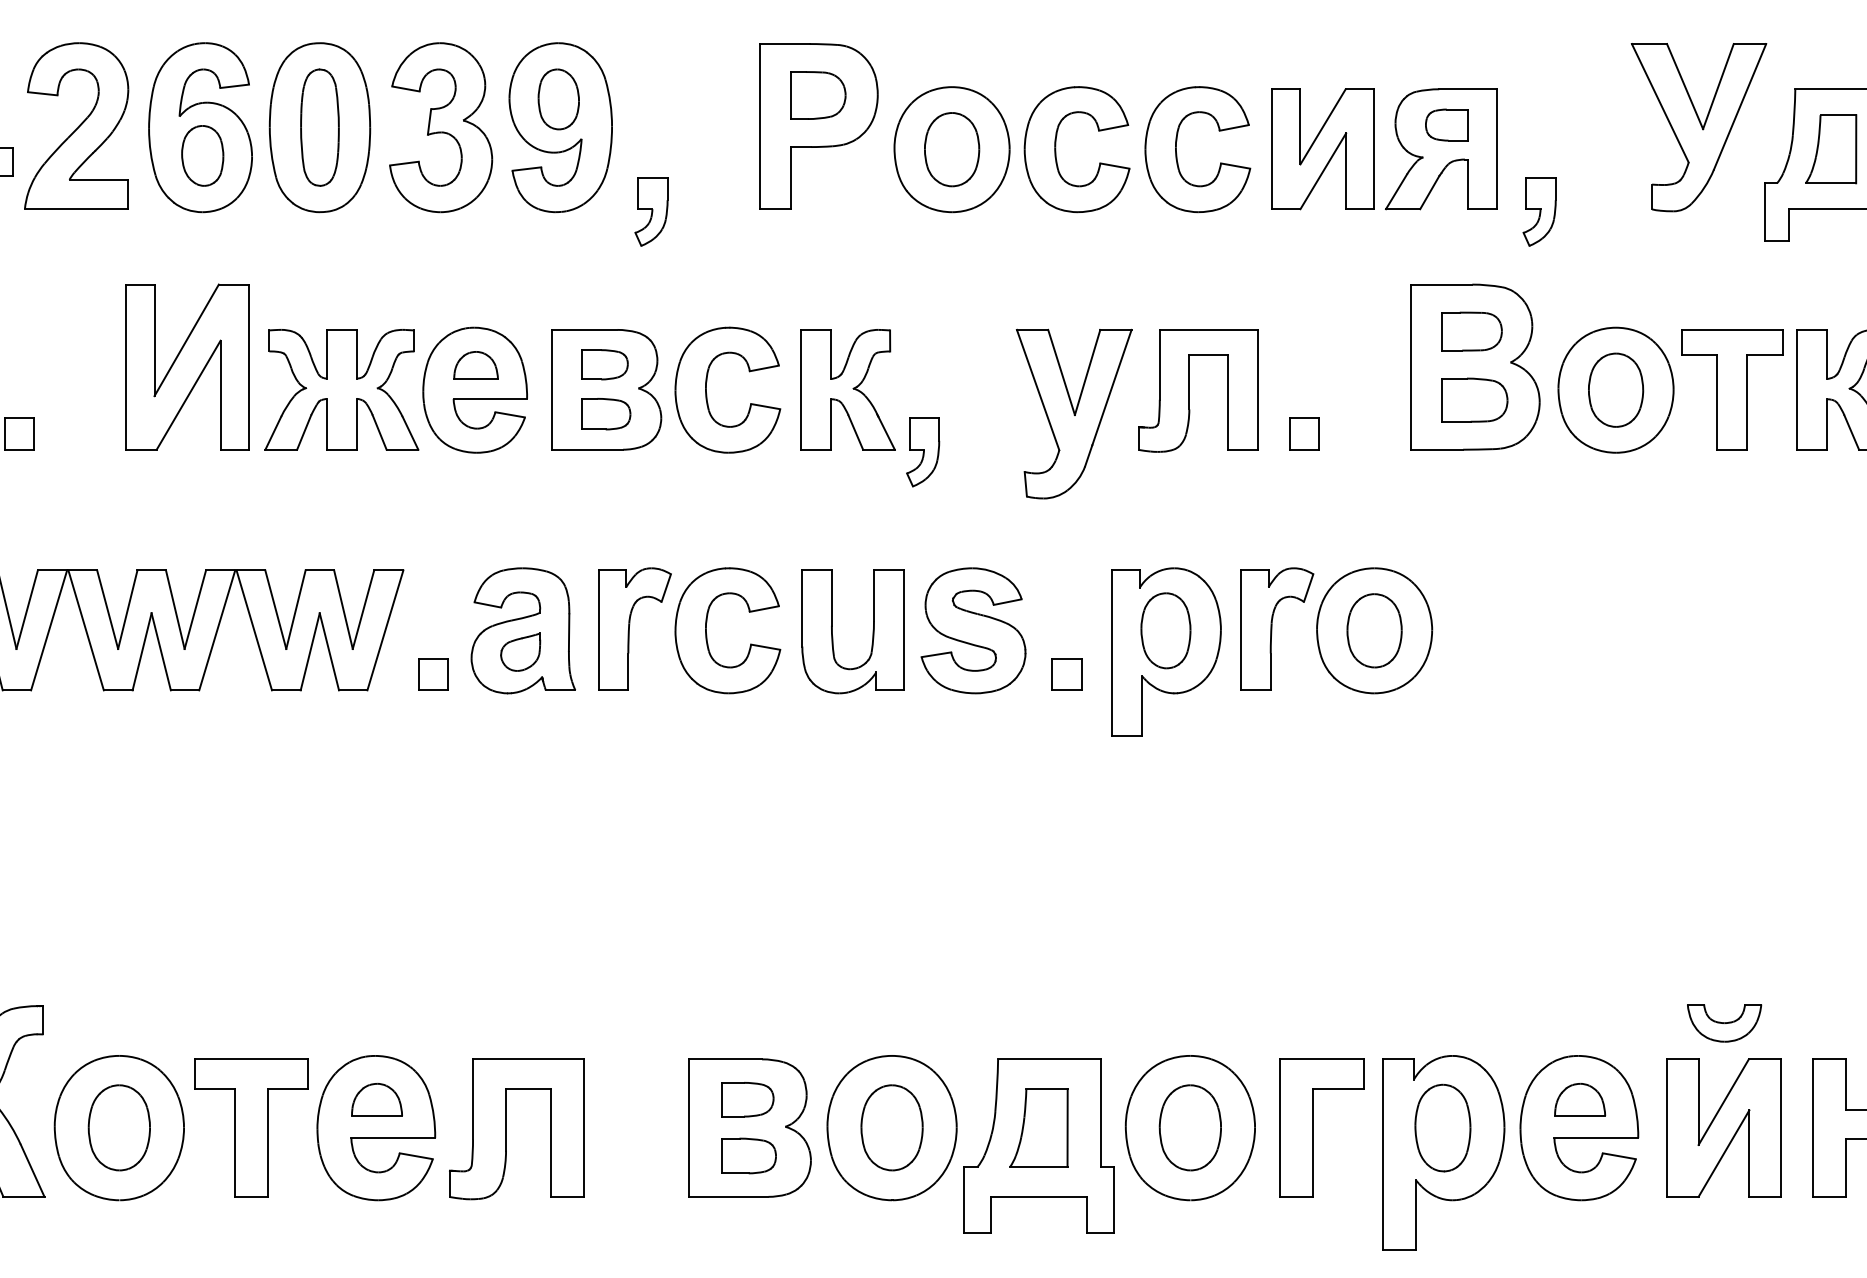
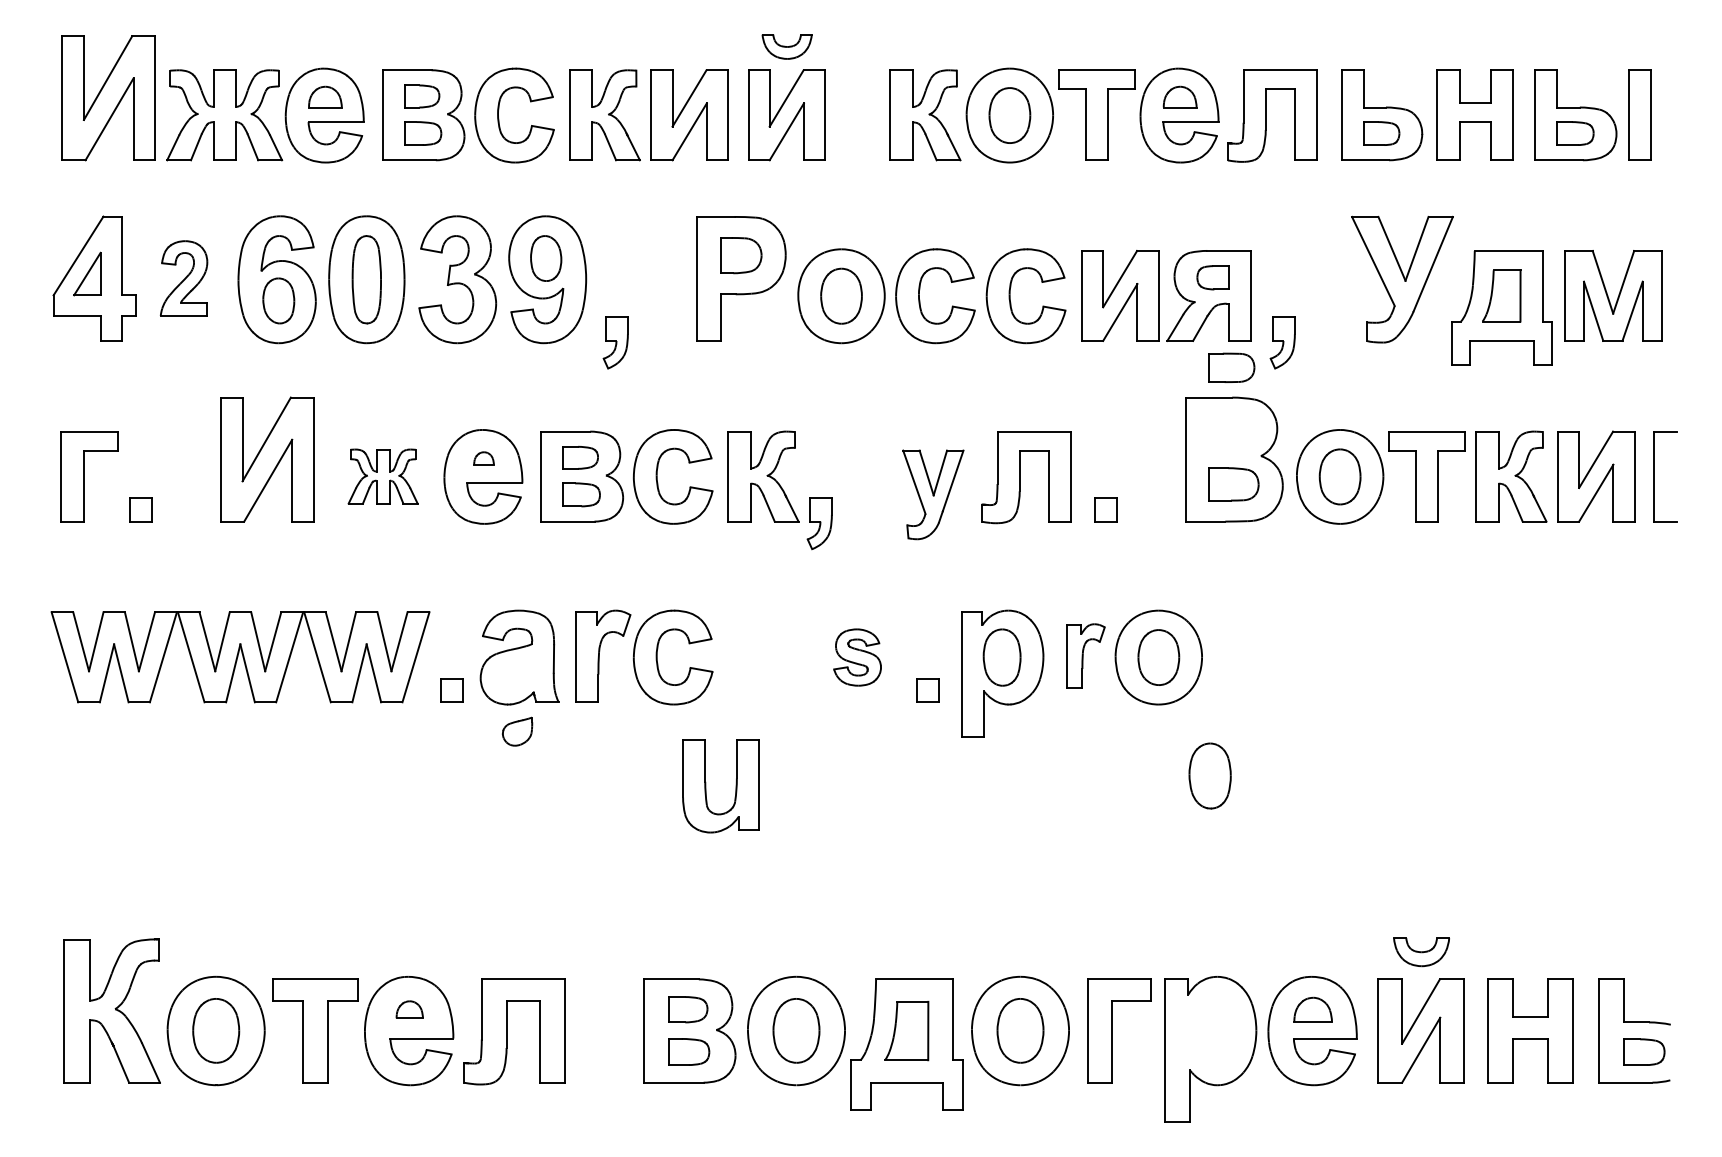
part: (75, 126) -> (183, 278), size x0.6
part: (1471, 331) -> (1231, 367), moved
part: (475, 365) -> (483, 458), size x0.6
part: (340, 389) -> (382, 476), size x0.6
part: (1074, 413) -> (933, 494), size x0.7
part: (1276, 628) -> (1085, 655), size x0.7
part: (973, 630) -> (857, 657), size x0.6
part: (833, 632) -> (706, 786), moved
part: (520, 651) -> (517, 731), moved
part: (376, 1099) -> (409, 1009), size x0.7
part: (1442, 1127) -> (1209, 775), moved

